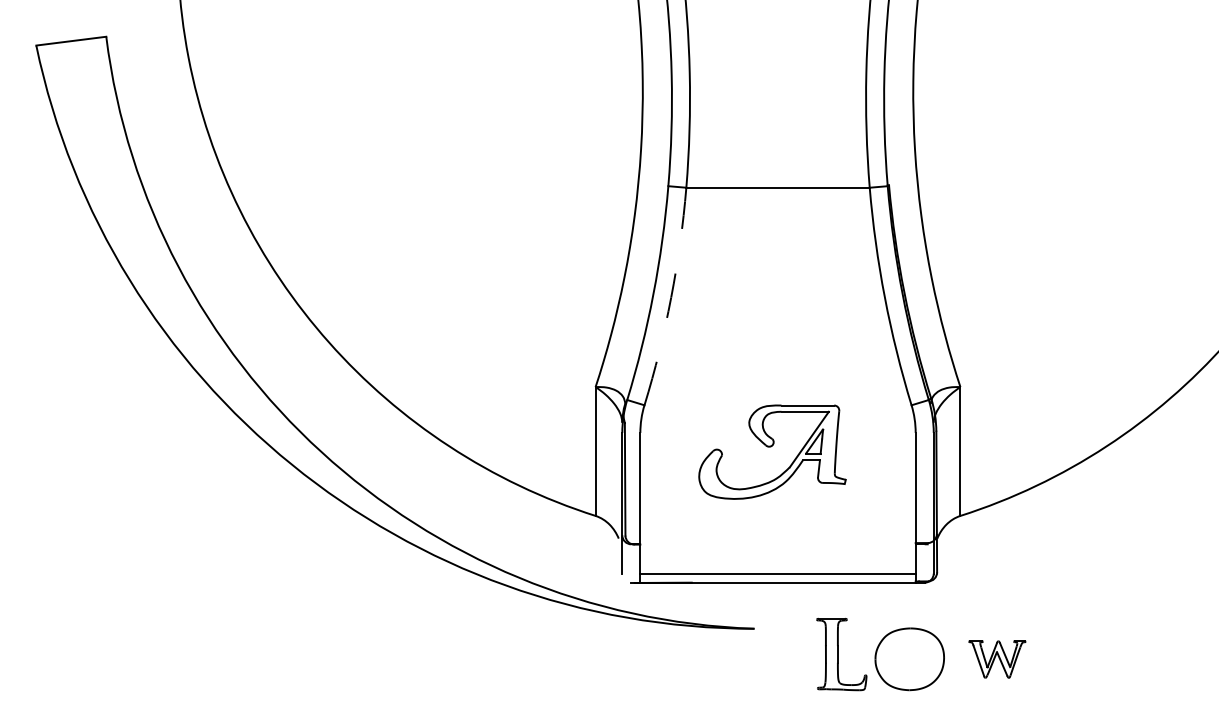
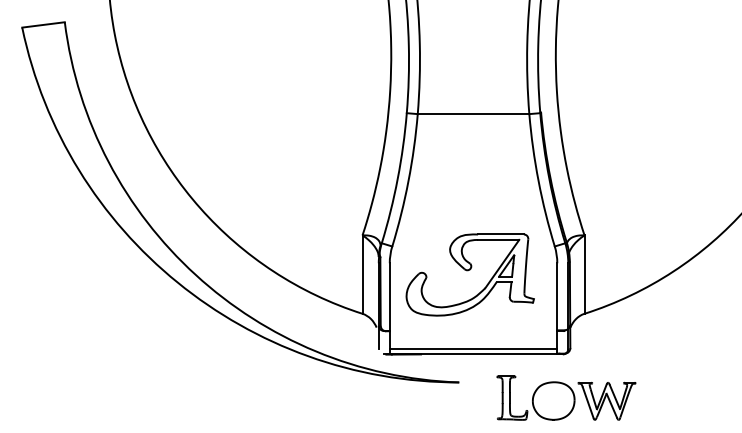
arc: (671, 296) -> (408, 180), dashed -> solid
part: (771, 451) -> (469, 274), size x1.43
part: (996, 658) -> (606, 400), size x1.67

